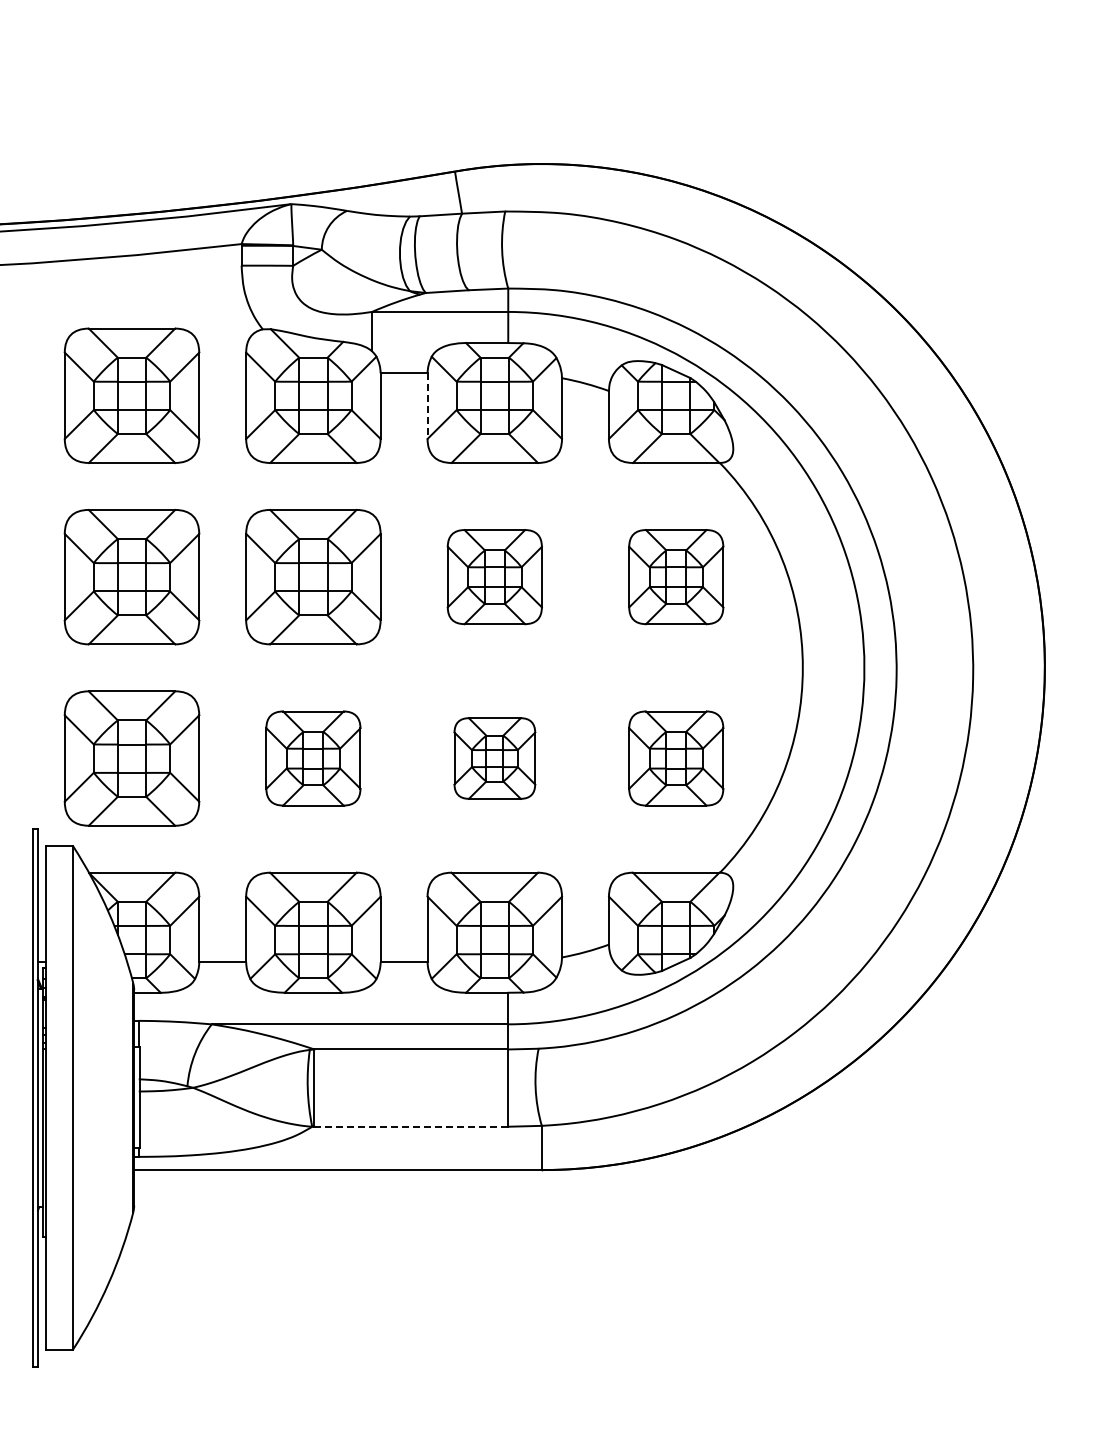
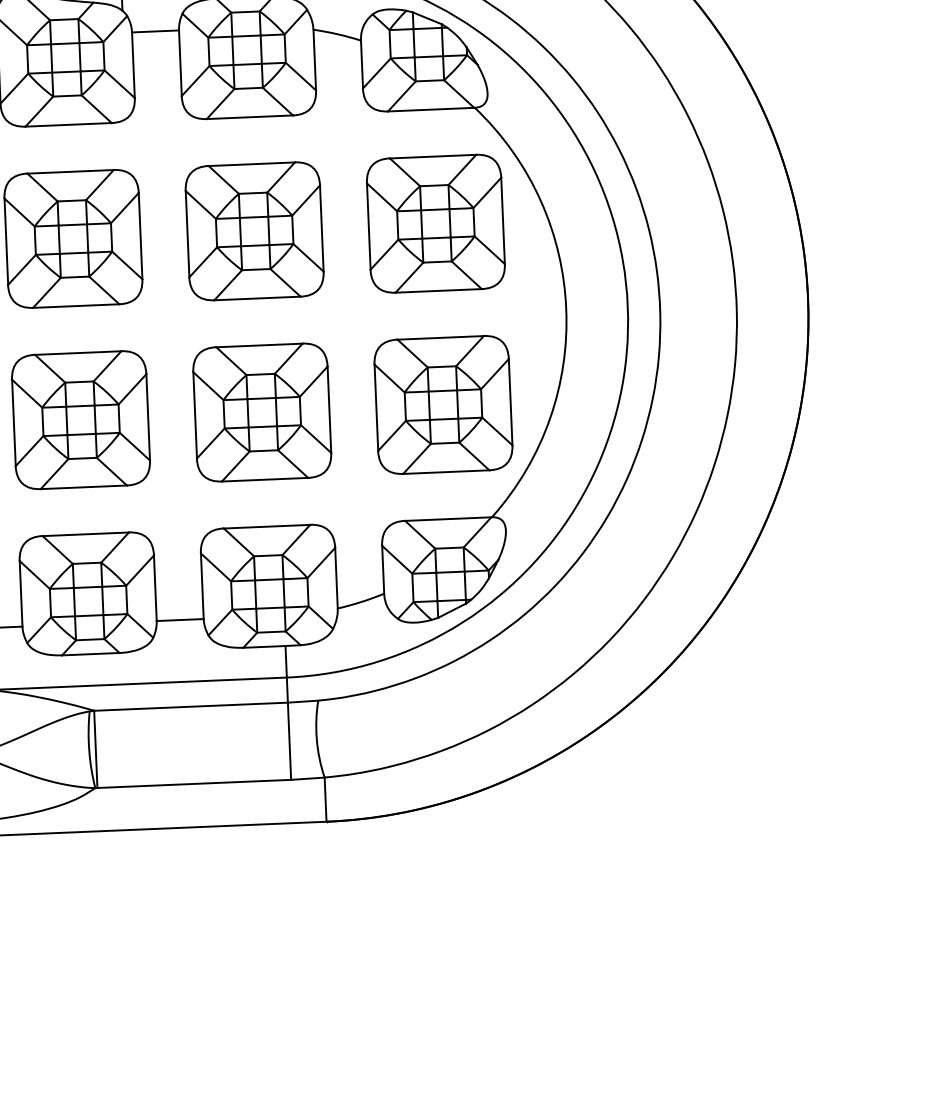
line: (427, 406) -> (180, 63), dashed -> solid
part: (494, 576) -> (254, 230), size x1.43
part: (676, 576) -> (436, 223), size x1.43
part: (313, 758) -> (81, 420), size x1.43
part: (494, 758) -> (261, 412), size x1.67
part: (676, 758) -> (443, 404), size x1.43
line: (411, 1126) -> (194, 783), dashed -> solid

